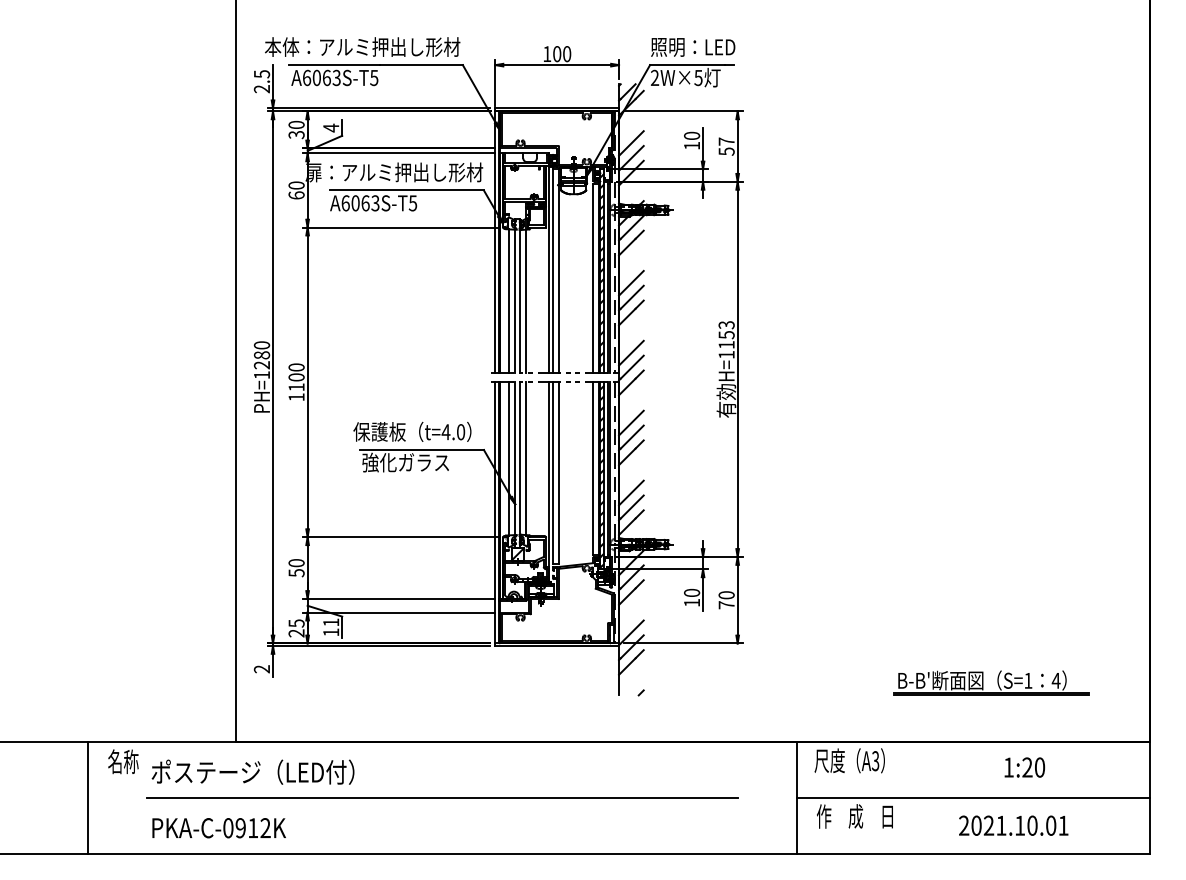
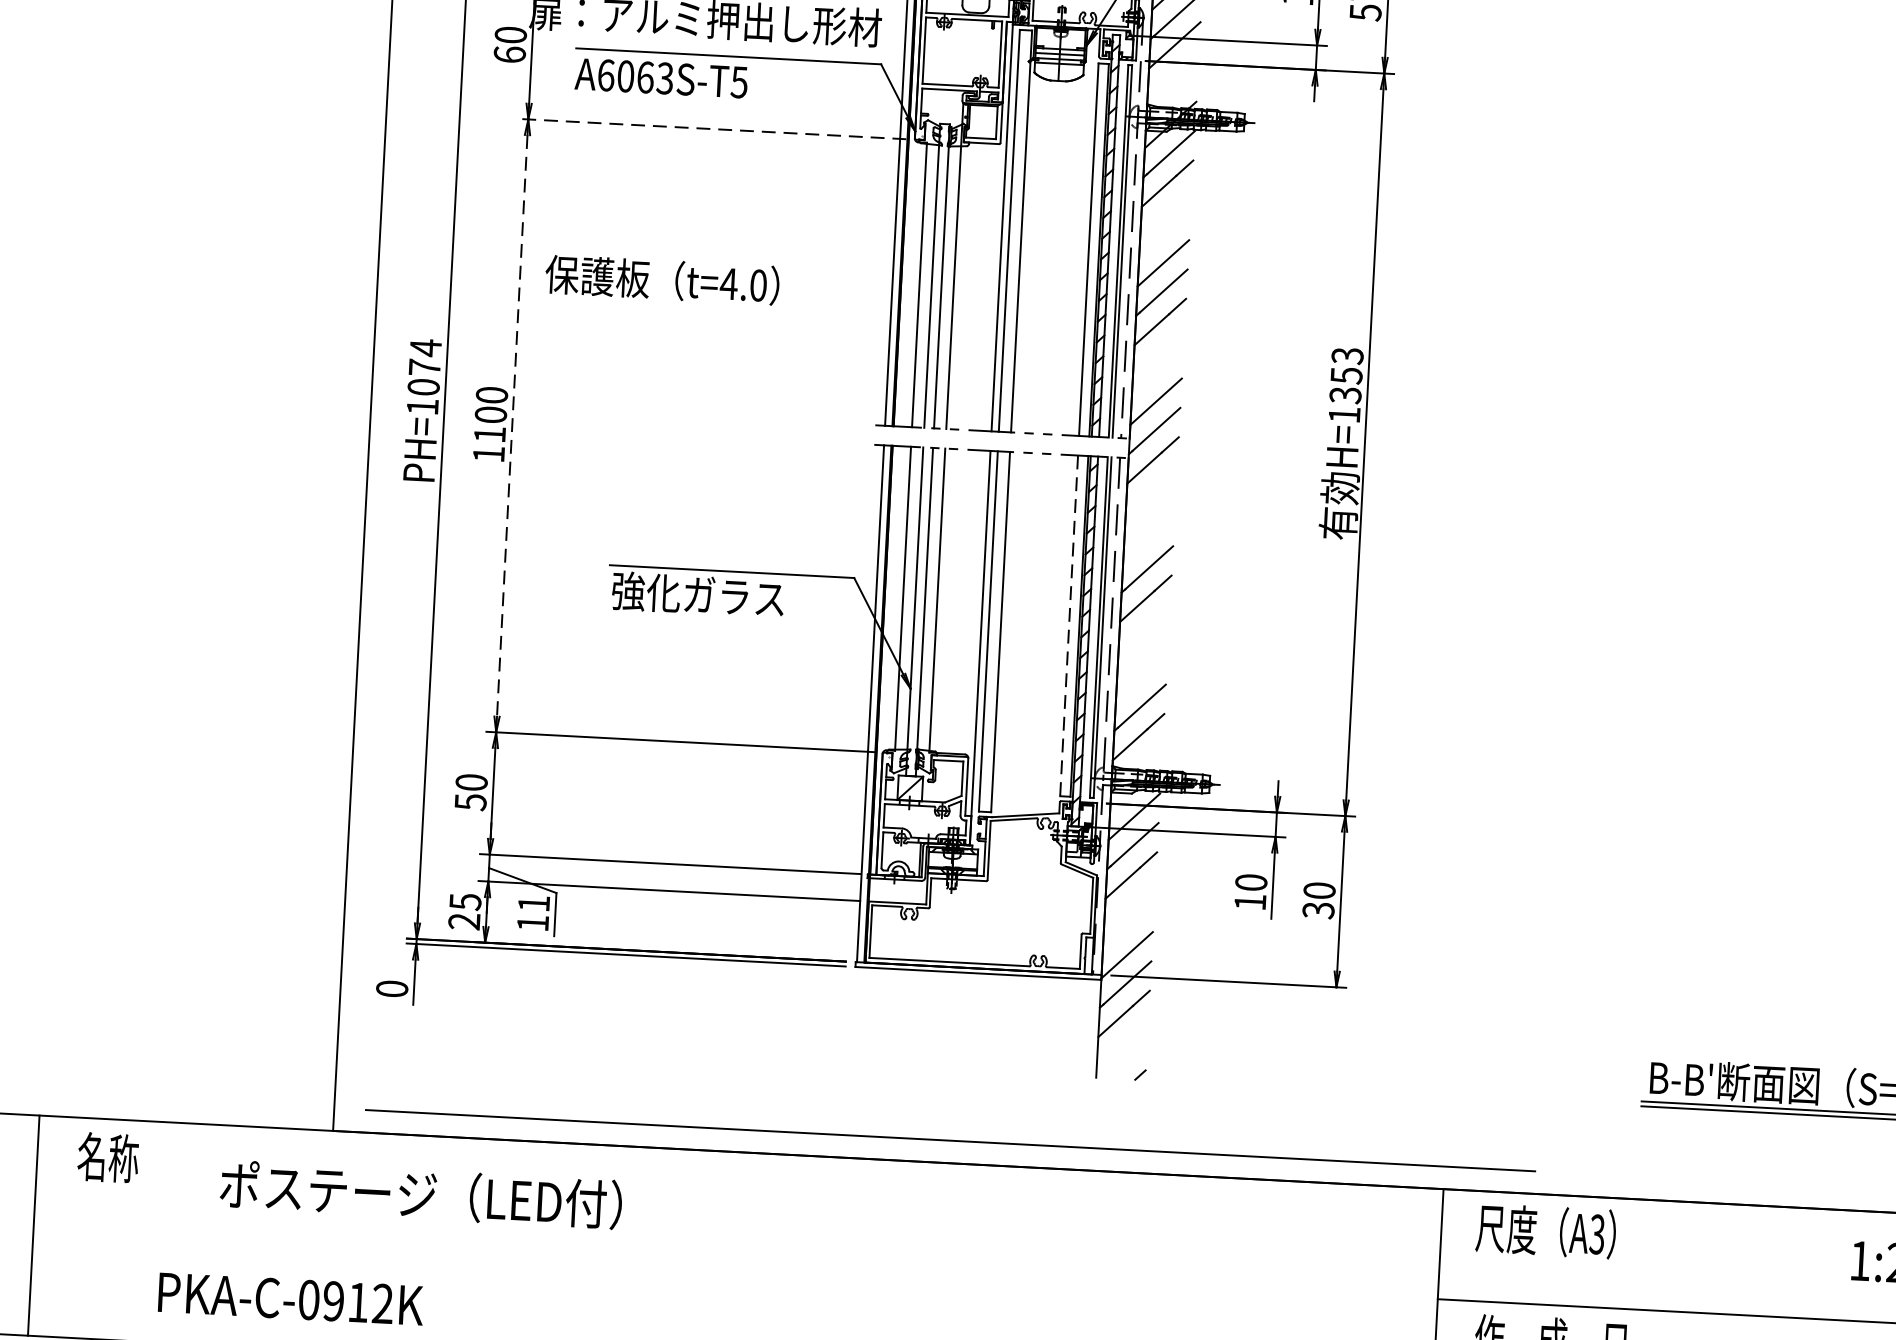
line: (400, 227) -> (712, 128), solid -> dashed
text: (726, 345) -> (1345, 396), H=1153 -> H=1353
text: (261, 355) -> (423, 367), PH=1280 -> PH=1074
line: (307, 382) -> (512, 426), solid -> dashed
line: (631, 422) -> (1149, 538), removed
text: (412, 431) -> (662, 279), moved
line: (593, 468) -> (1069, 625), solid -> dashed
line: (631, 492) -> (1141, 677), removed
text: (726, 605) -> (1318, 910), 70 -> 30
text: (262, 669) -> (393, 989), 2 -> 0
text: (252, 771) -> (420, 1193), moved
line: (442, 797) -> (950, 1139), moved

